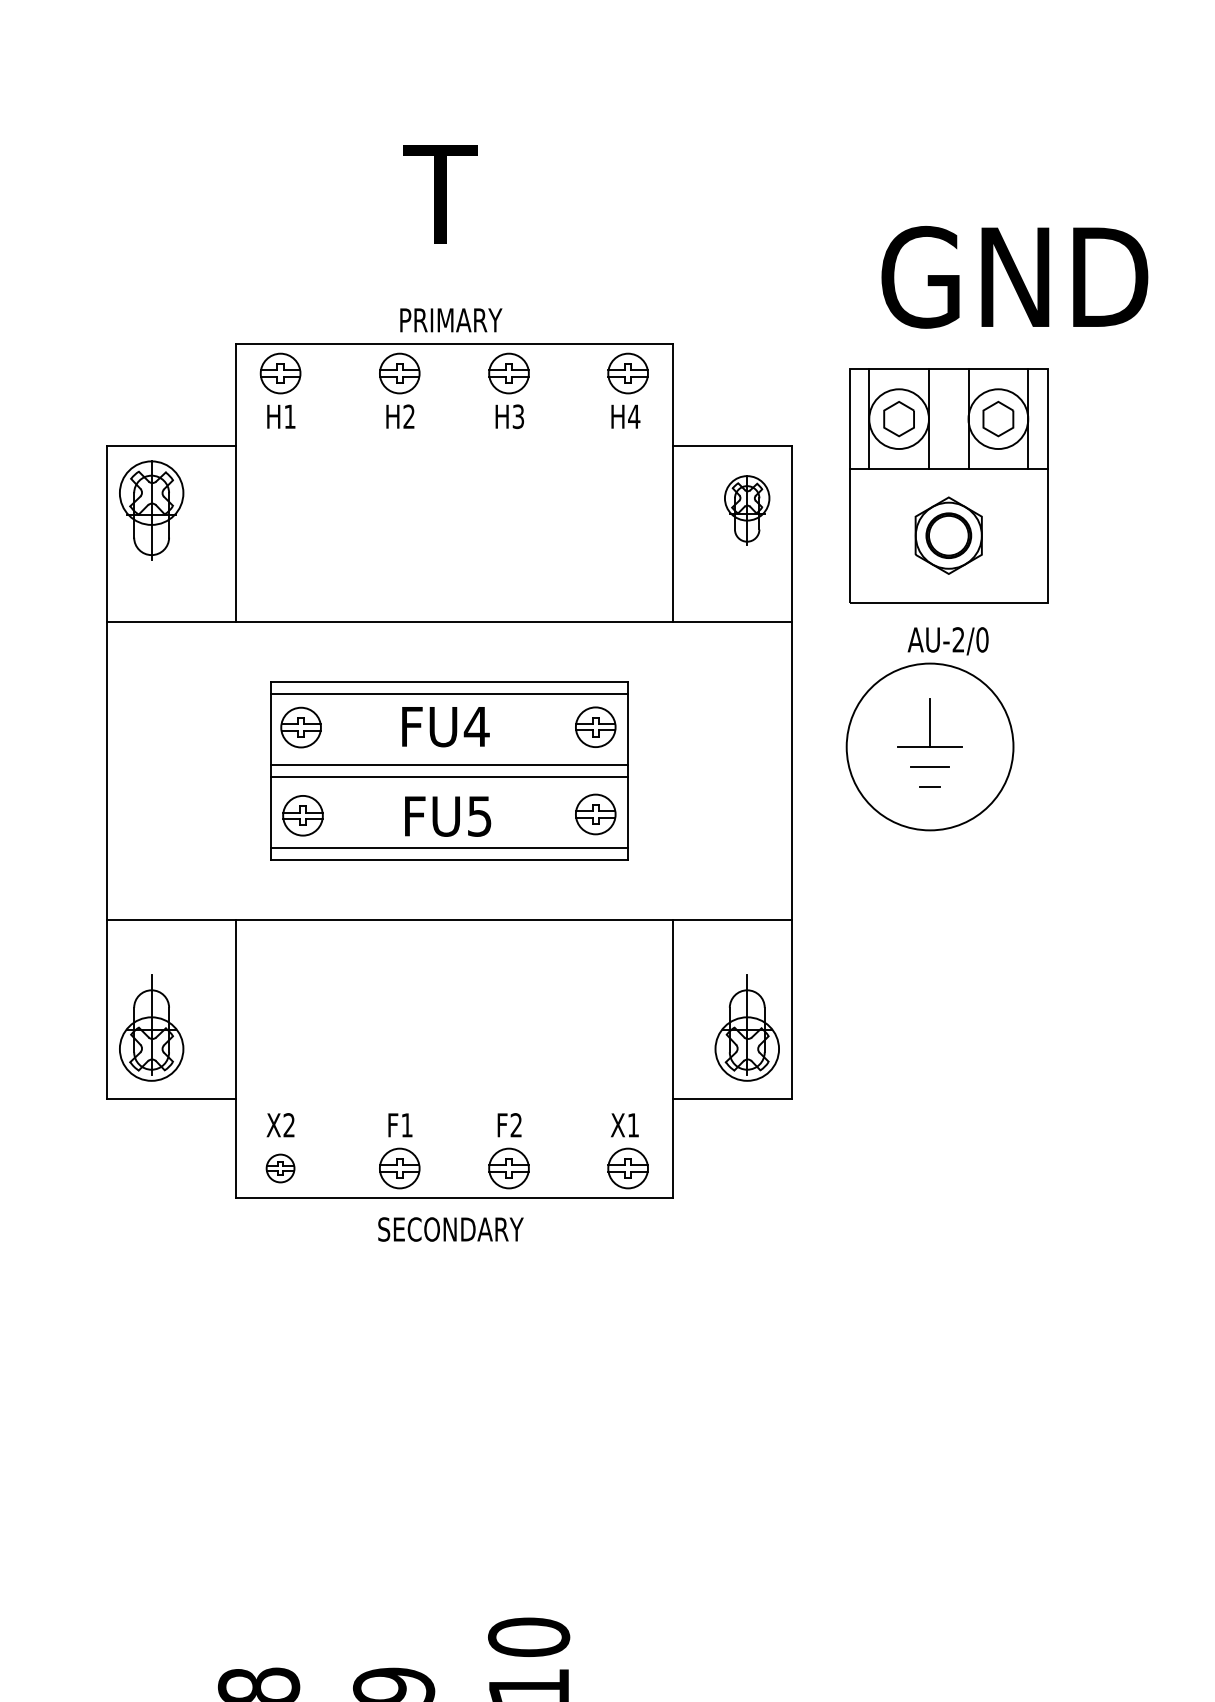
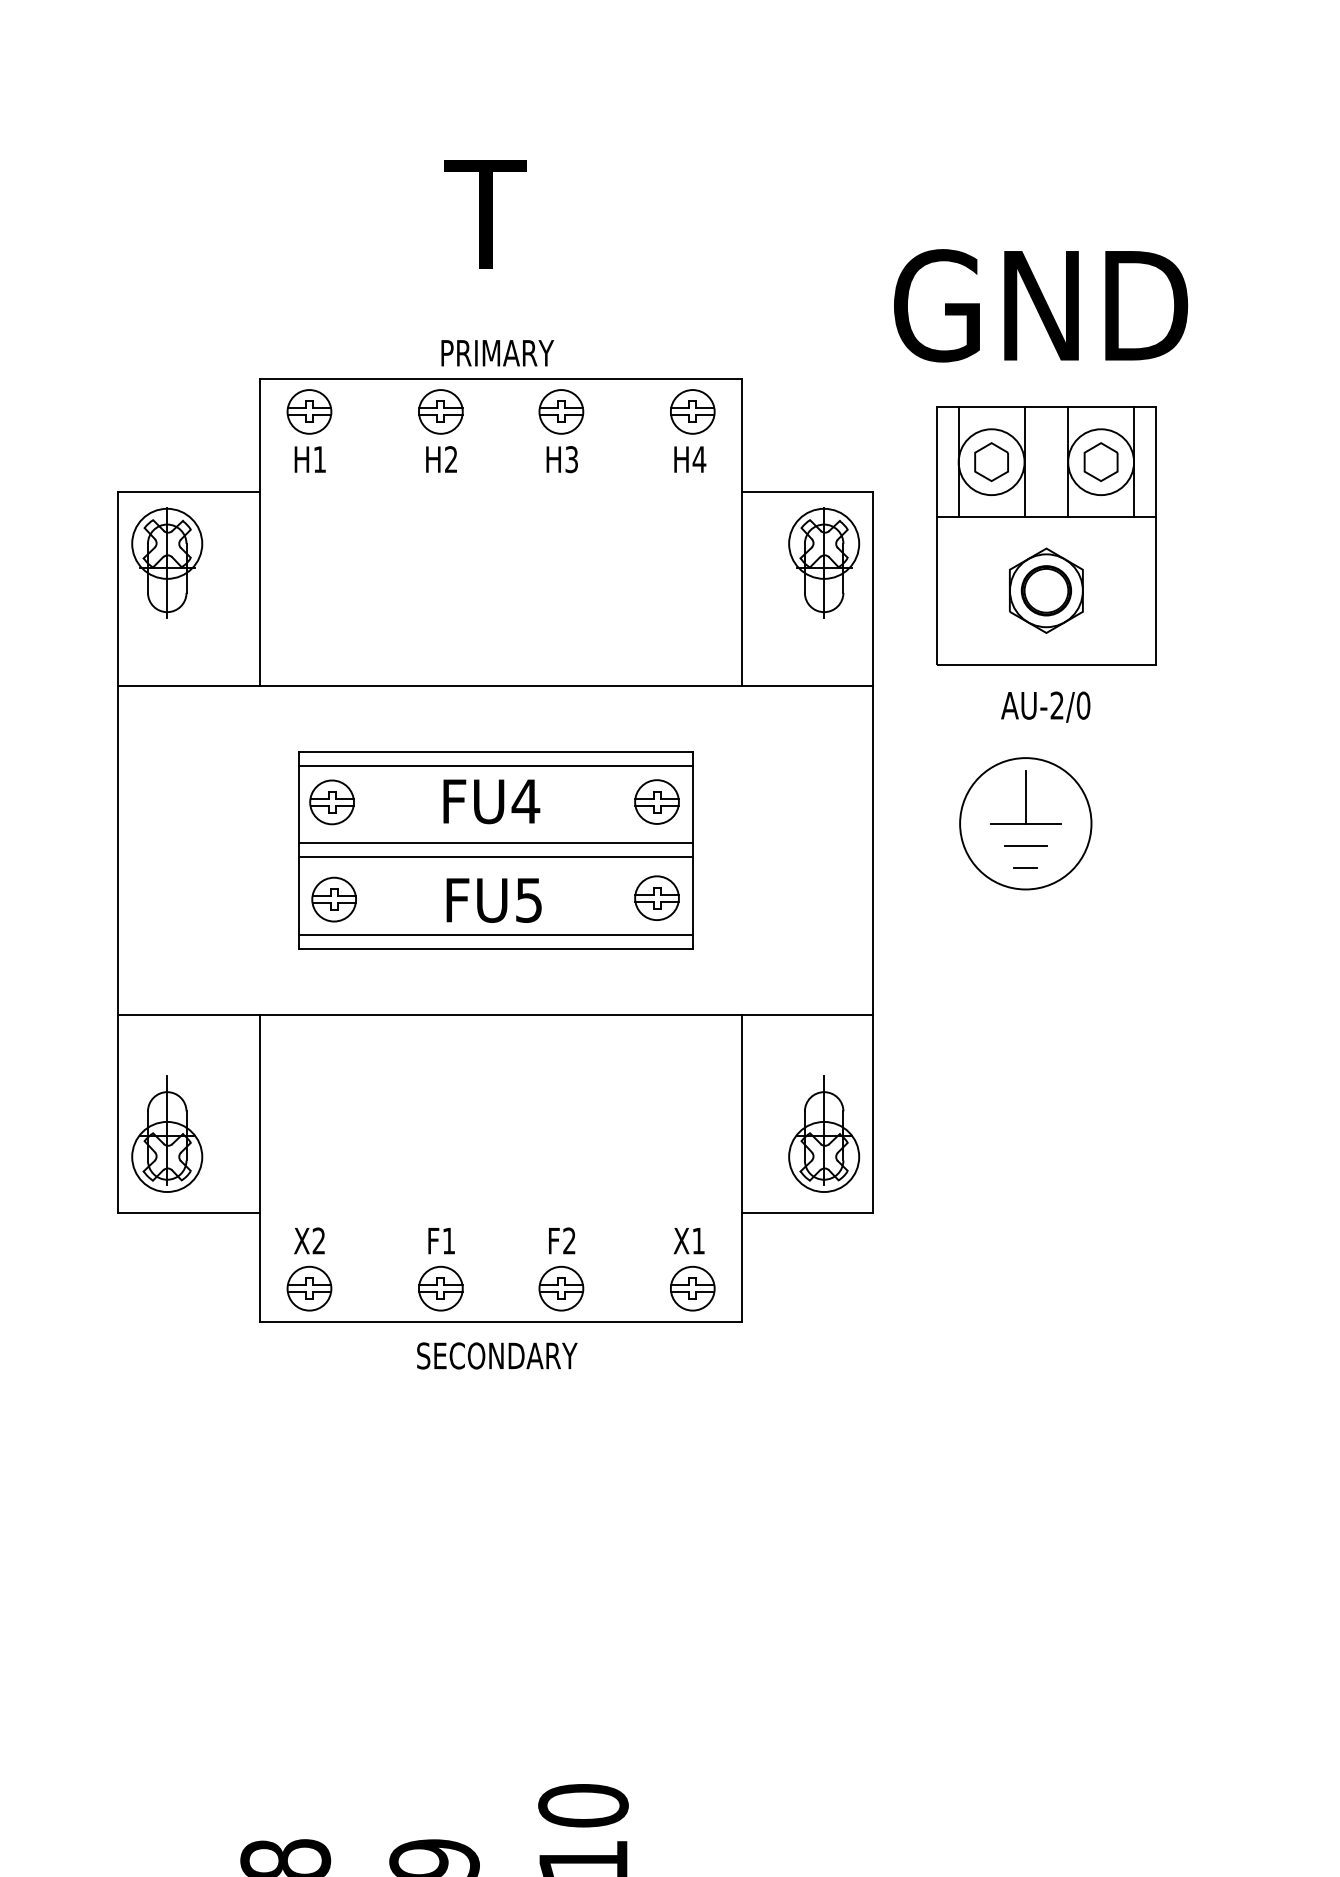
text: (1014, 277) -> (1040, 305), moved
part: (746, 510) -> (823, 562), size x1.43
circle: (929, 746) -> (1025, 823), size x0.71
part: (280, 1168) -> (309, 1288), size x1.43

